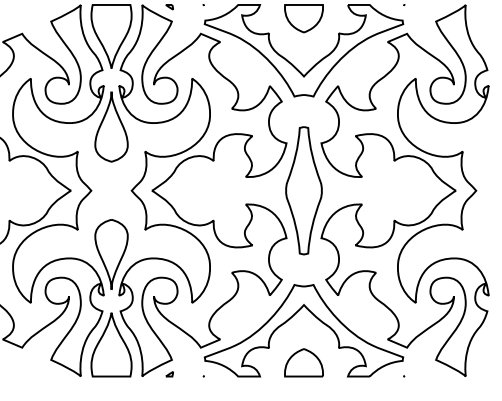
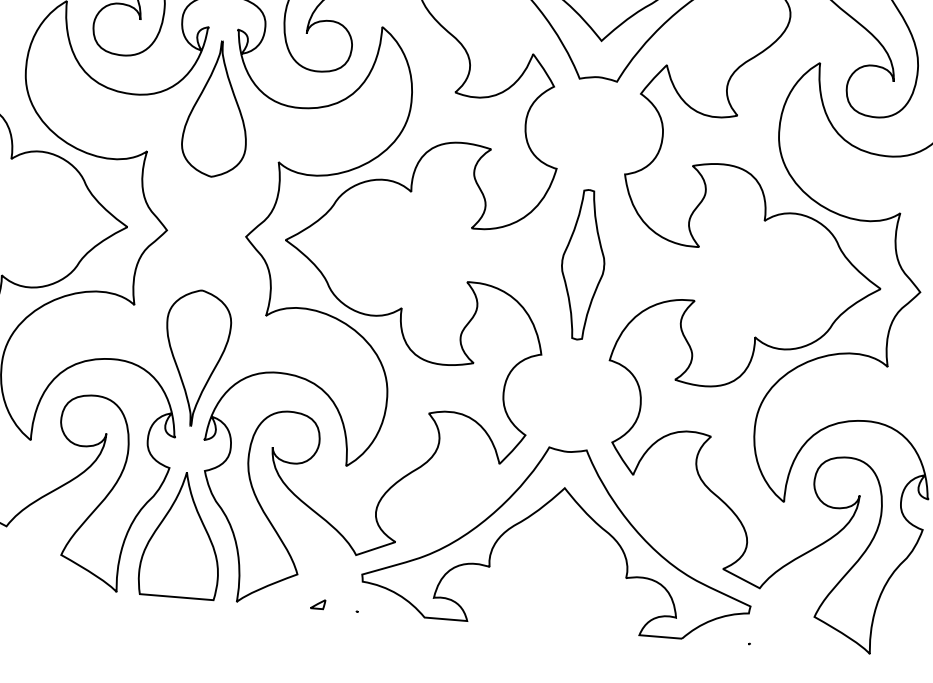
part: (303, 190) -> (582, 263), size x0.6
part: (303, 362) -> (554, 600), removed
part: (169, 374) -> (317, 604), moved

